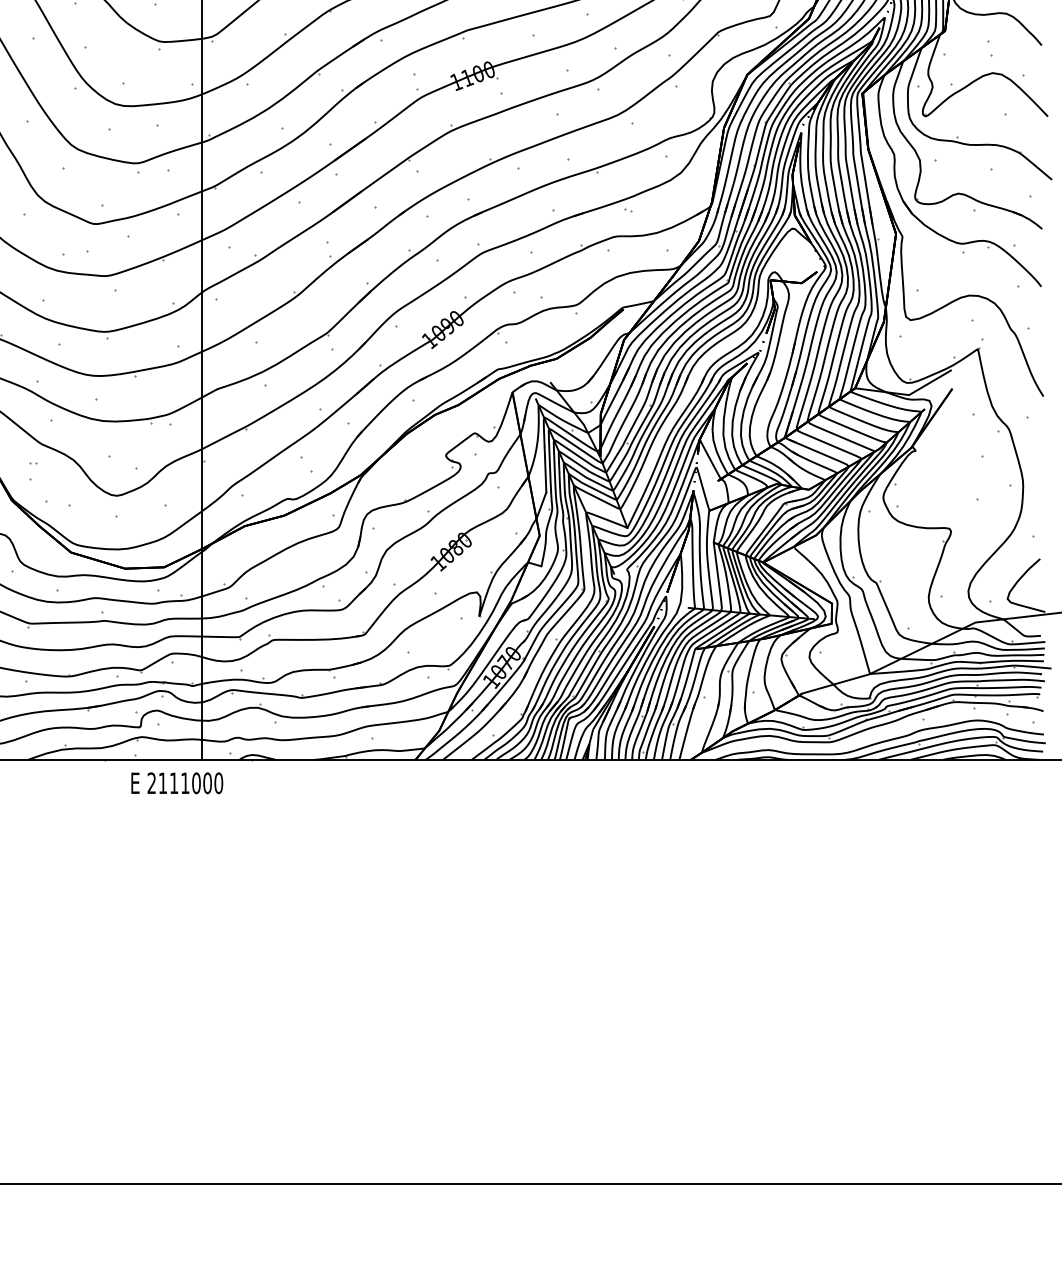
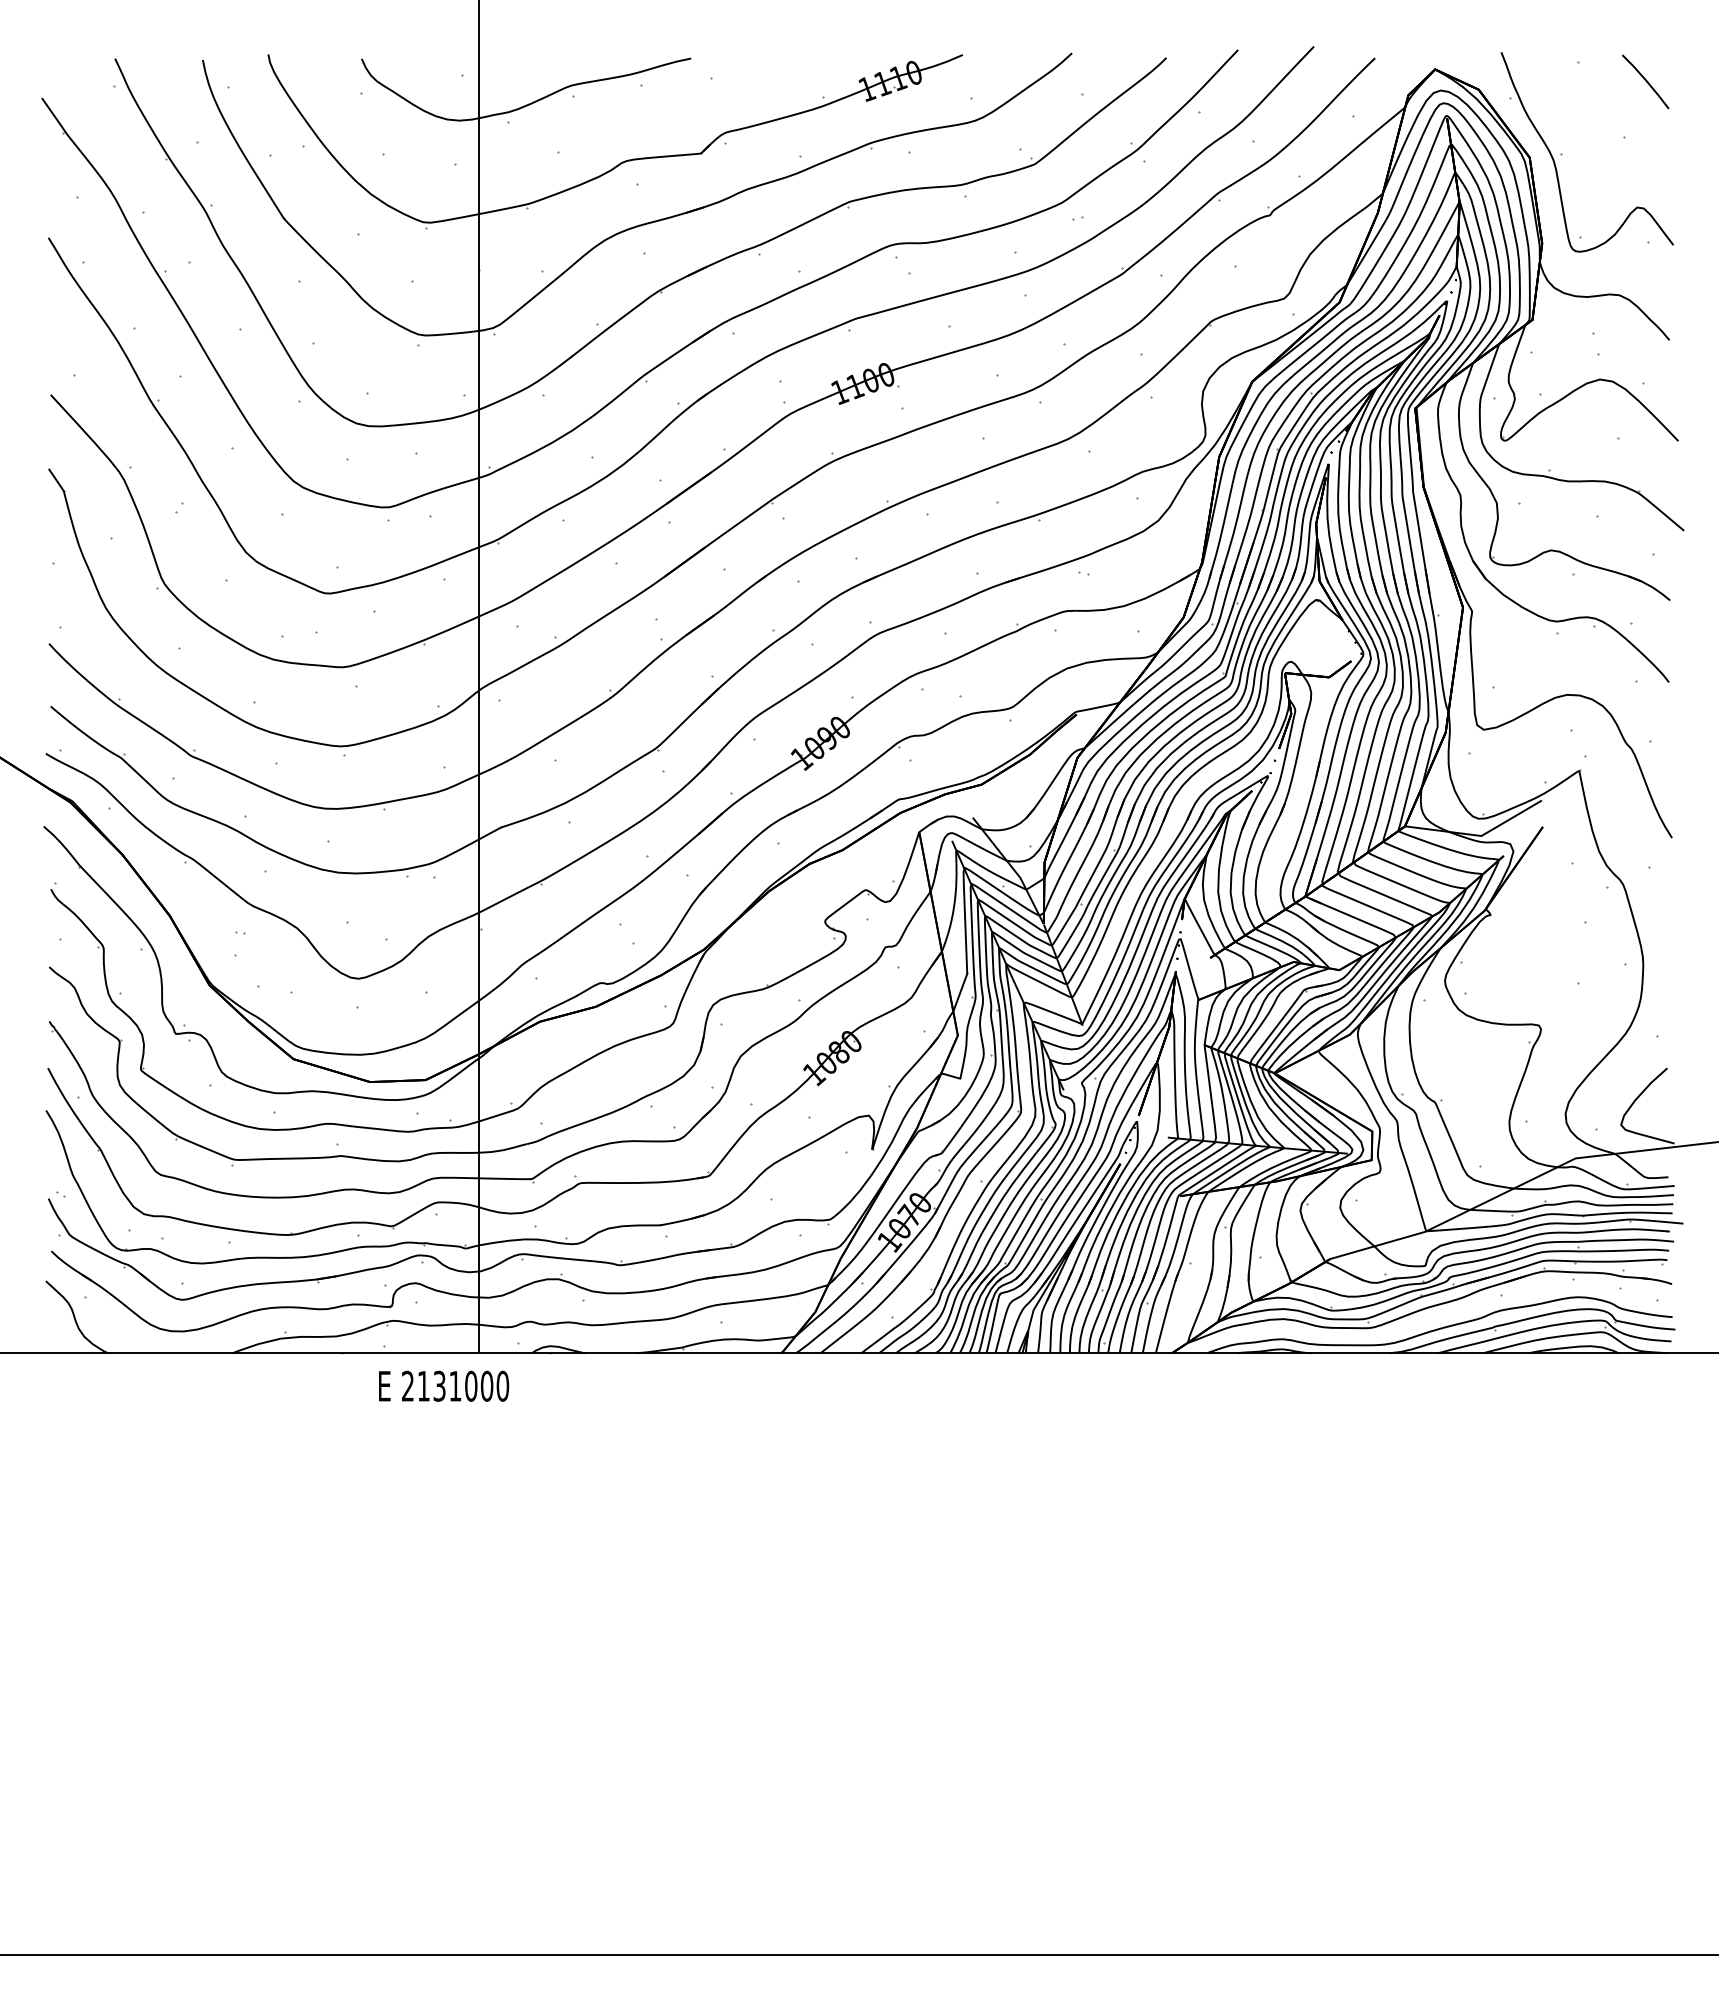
text: (174, 782) -> (439, 1385), 2111000 -> 2131000

